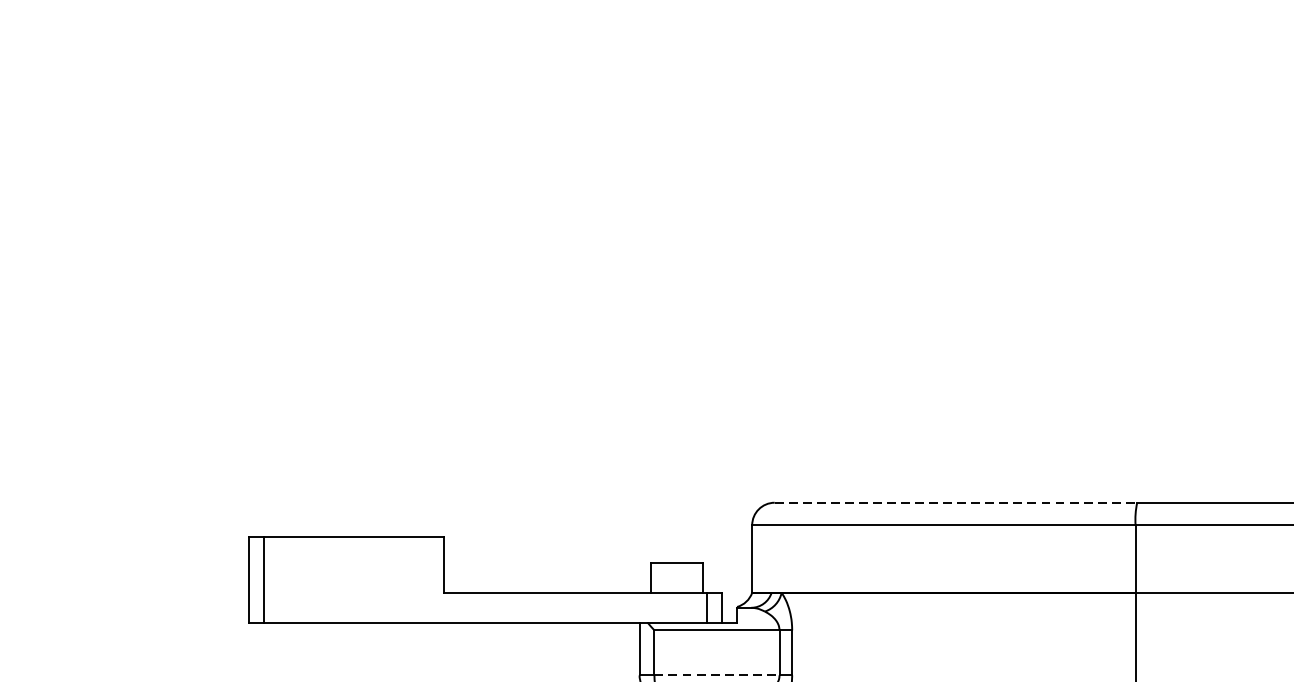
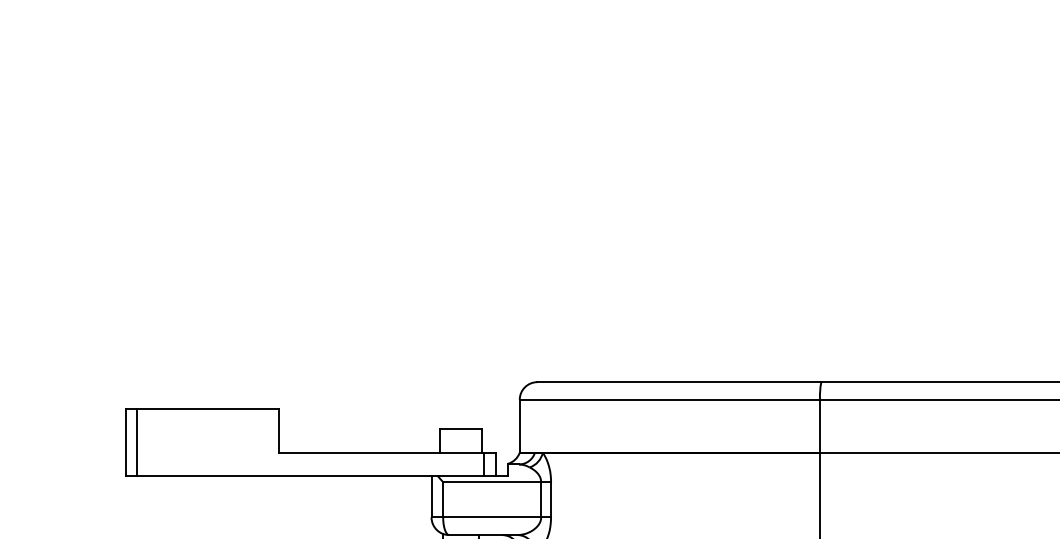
line: (956, 503) -> (679, 382), dashed -> solid
line: (717, 675) -> (492, 517), dashed -> solid

